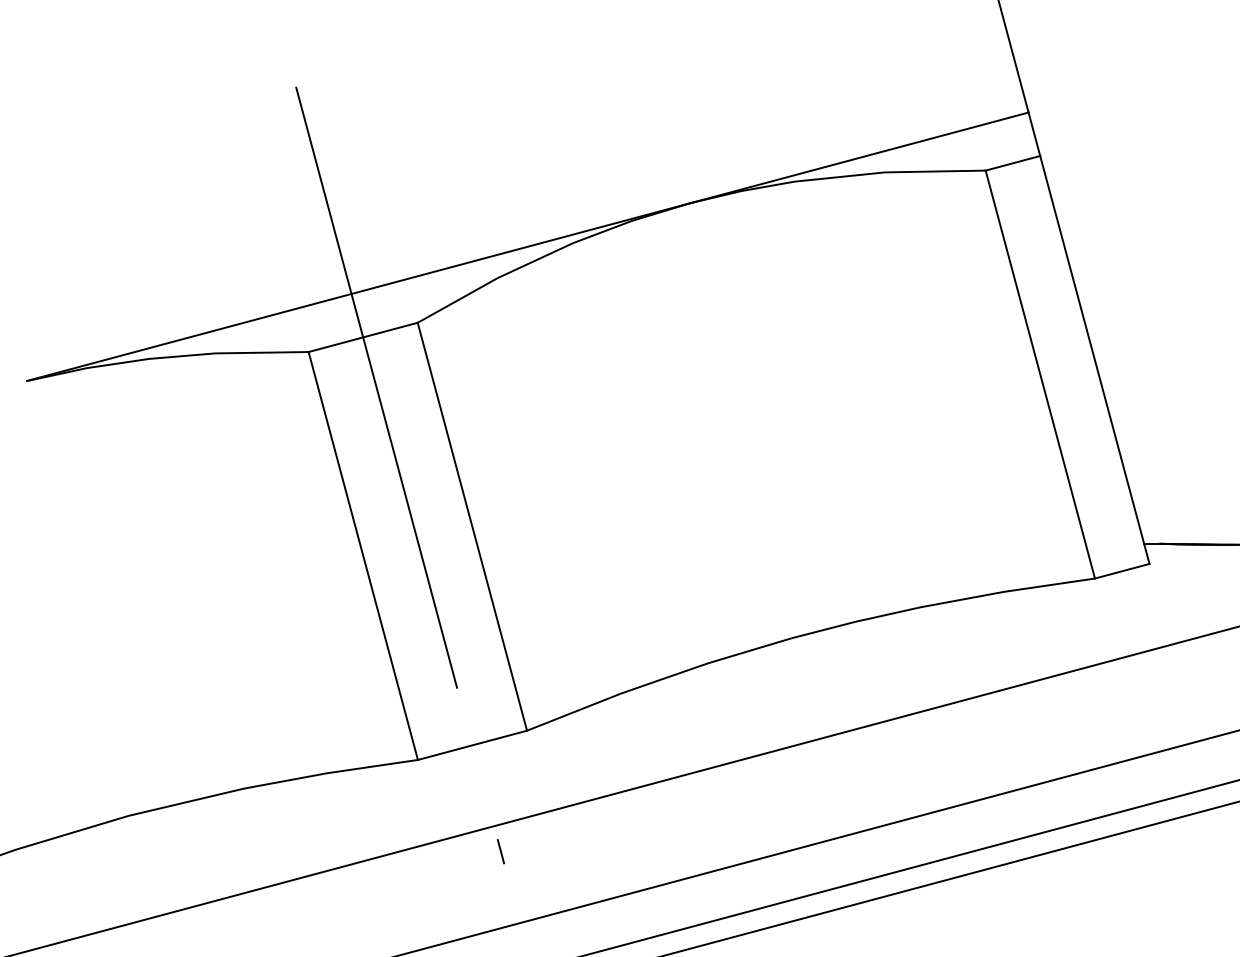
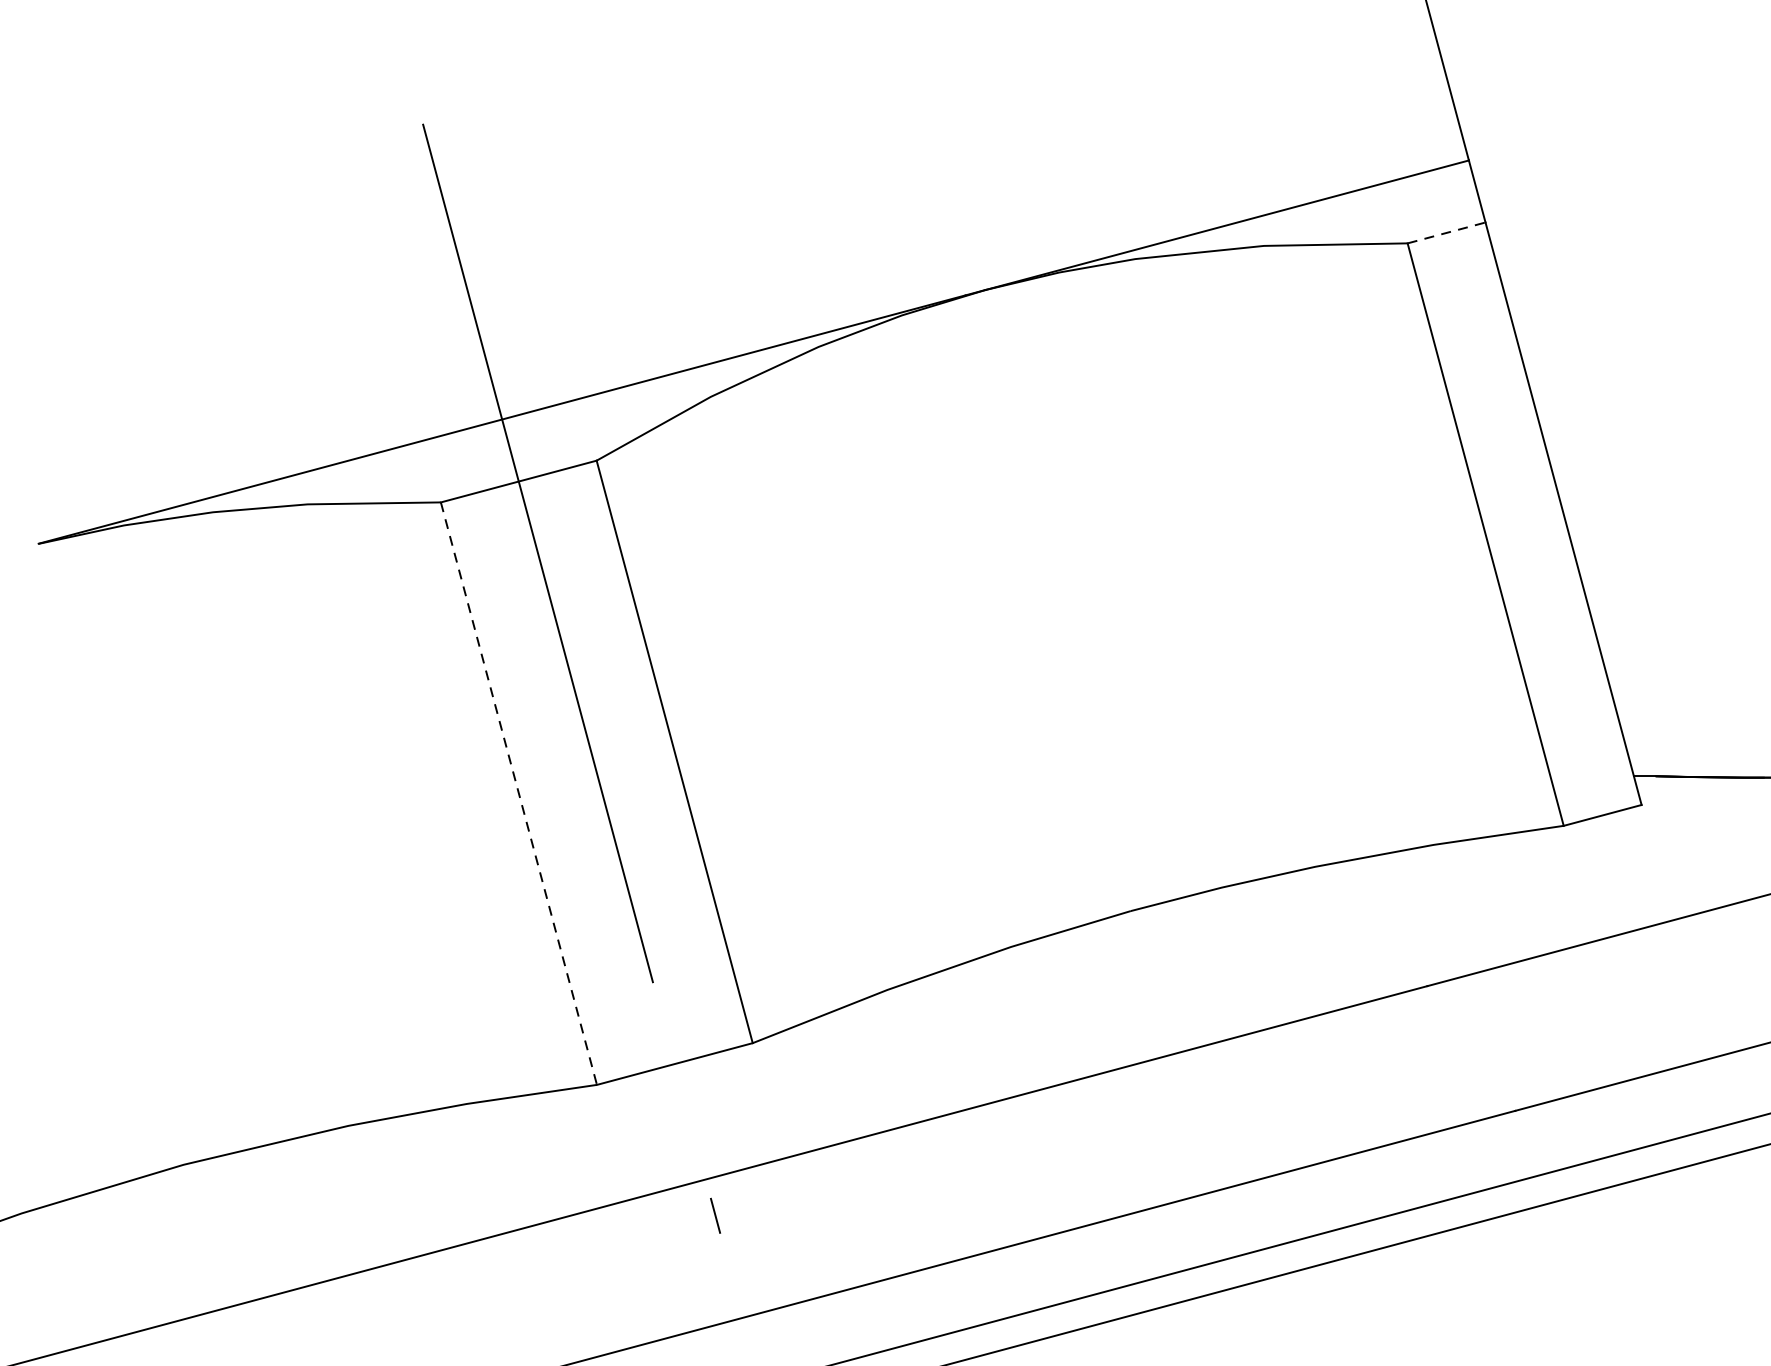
line: (1013, 163) -> (1447, 233), solid -> dashed
line: (363, 556) -> (519, 794), solid -> dashed

